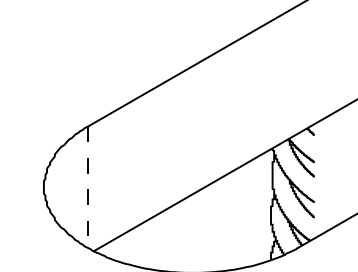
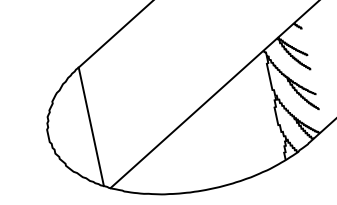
line: (87, 187) -> (91, 127), dashed -> solid

